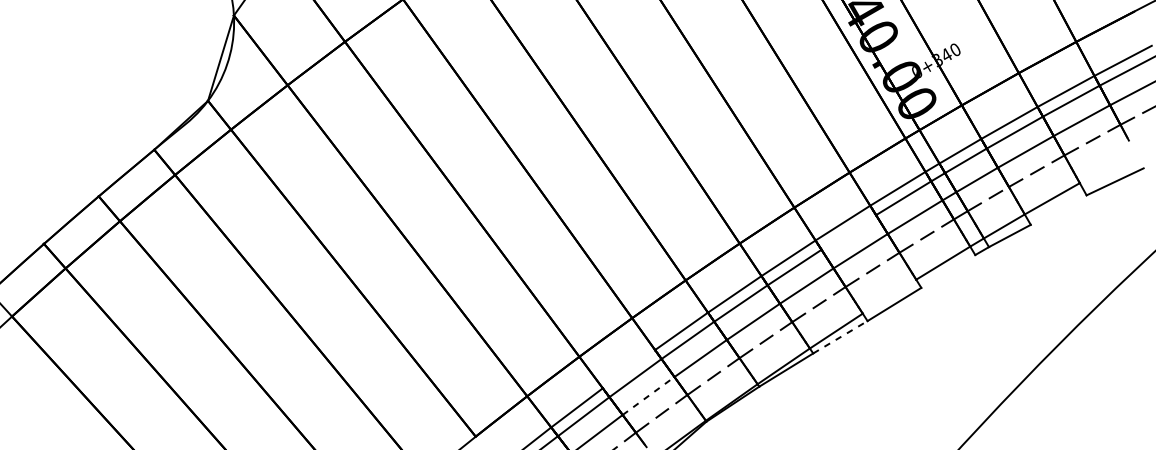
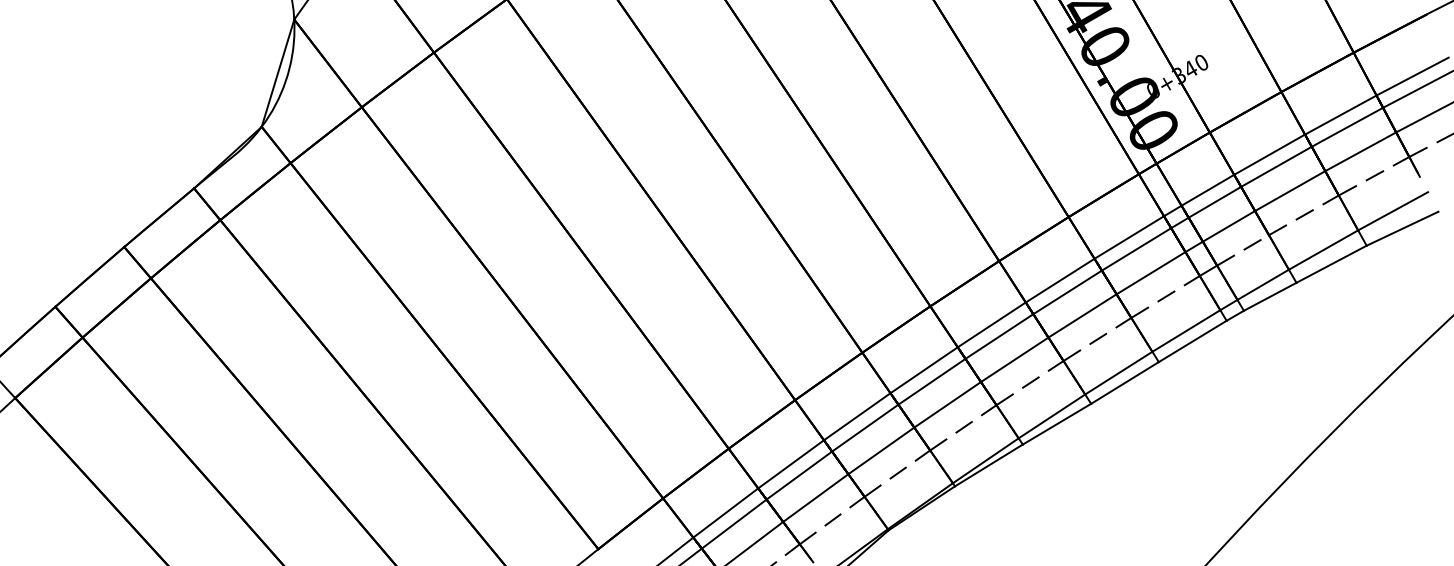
line: (1107, 168) -> (1393, 211), added
line: (1058, 209) -> (1331, 263), added
line: (848, 232) -> (1067, 292), added
line: (948, 271) -> (1192, 341), added
line: (889, 296) -> (1118, 372), added
line: (840, 337) -> (1057, 424), dashed -> solid
line: (628, 369) -> (790, 464), added
line: (649, 395) -> (816, 497), dashed -> solid

